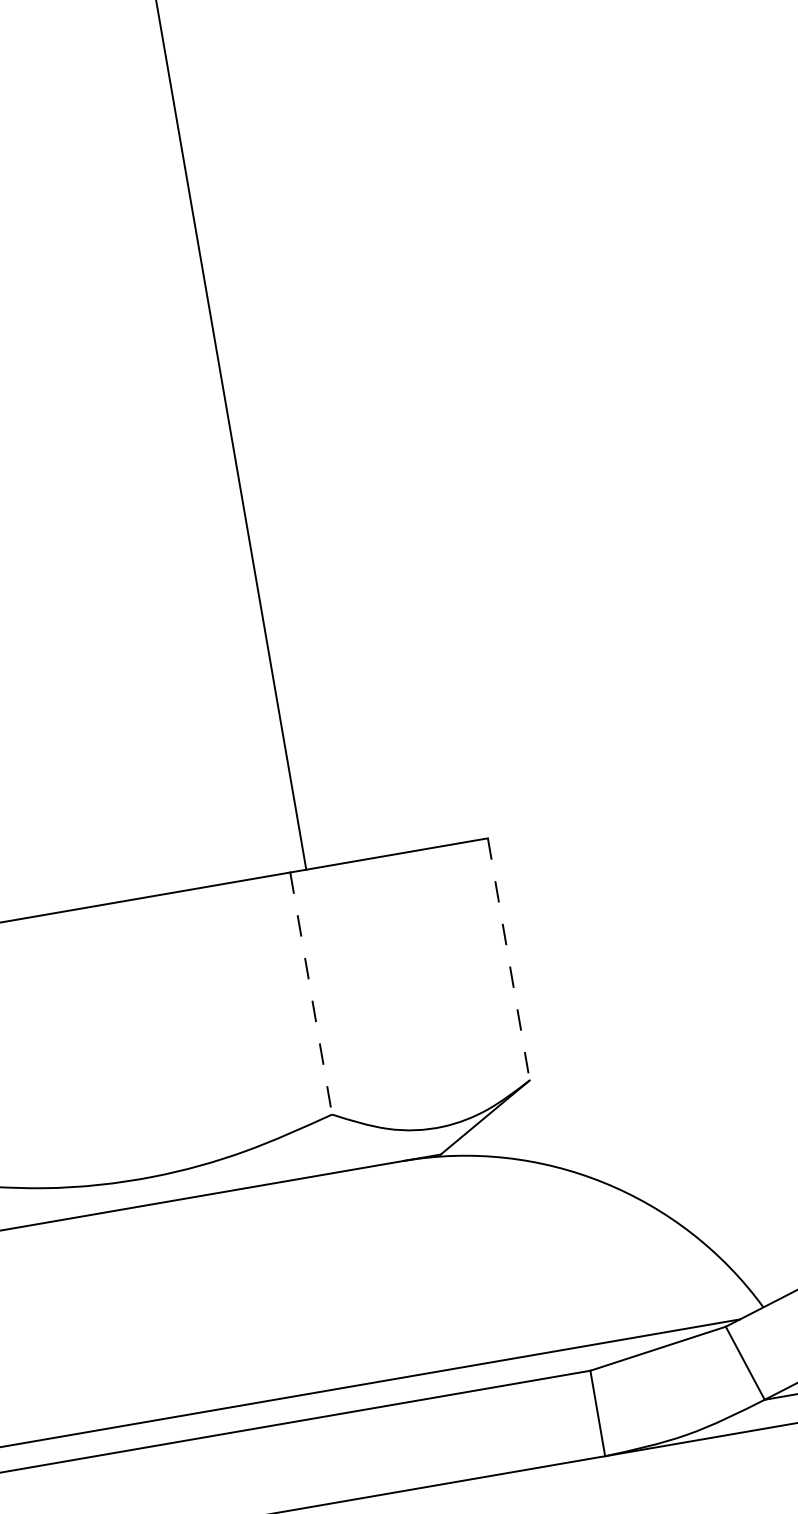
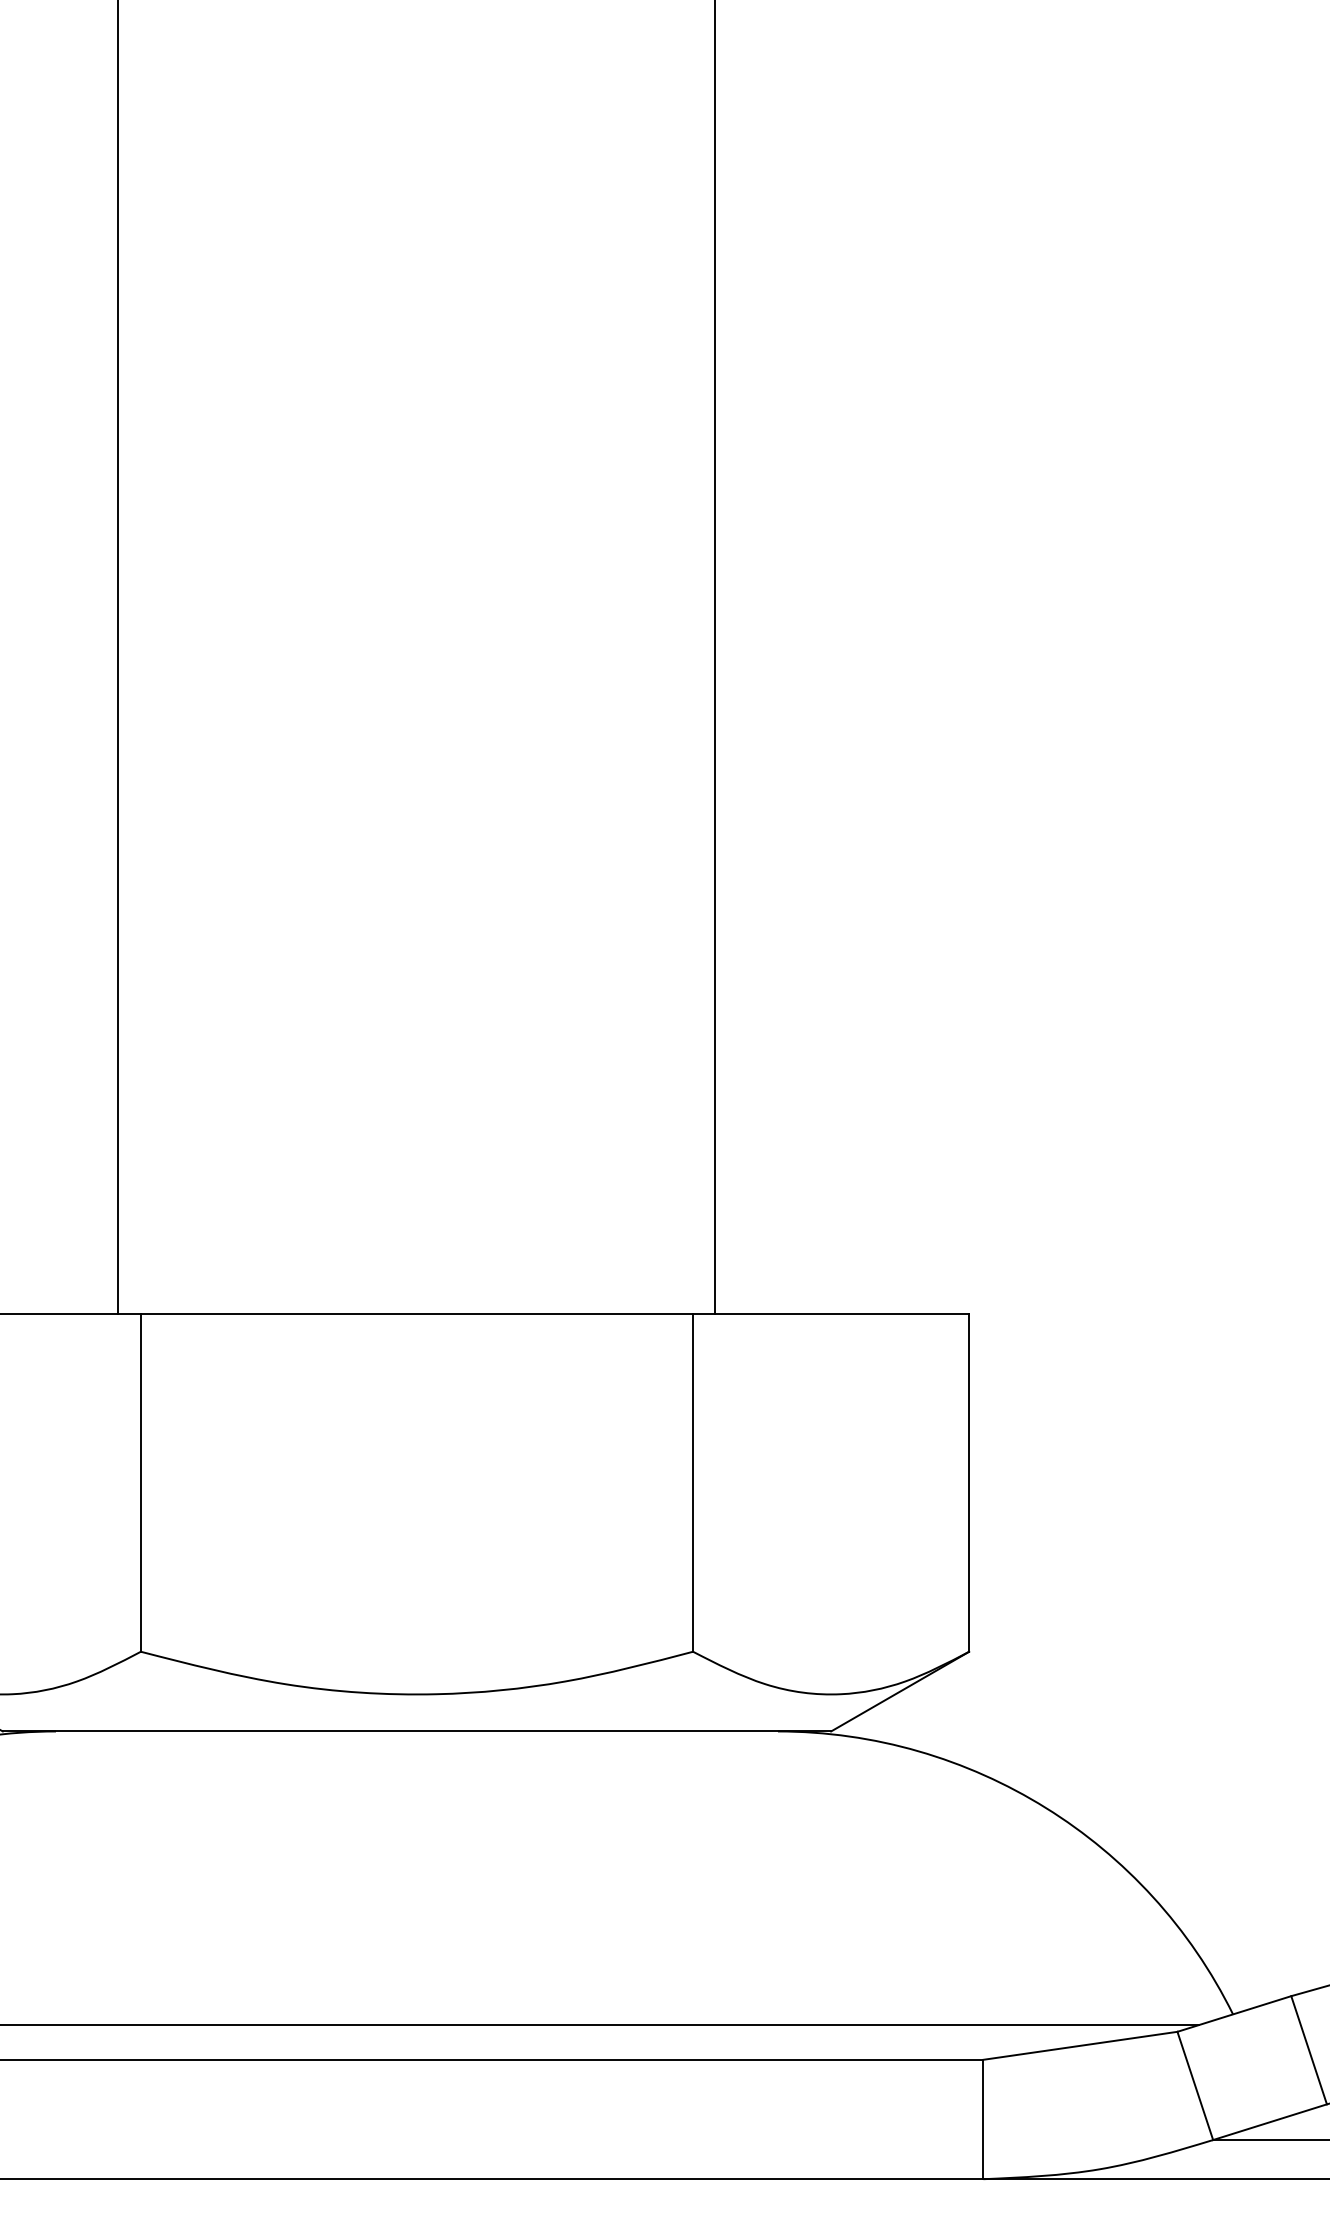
line: (509, 959) -> (969, 1483), dashed -> solid
line: (311, 994) -> (693, 1483), dashed -> solid

